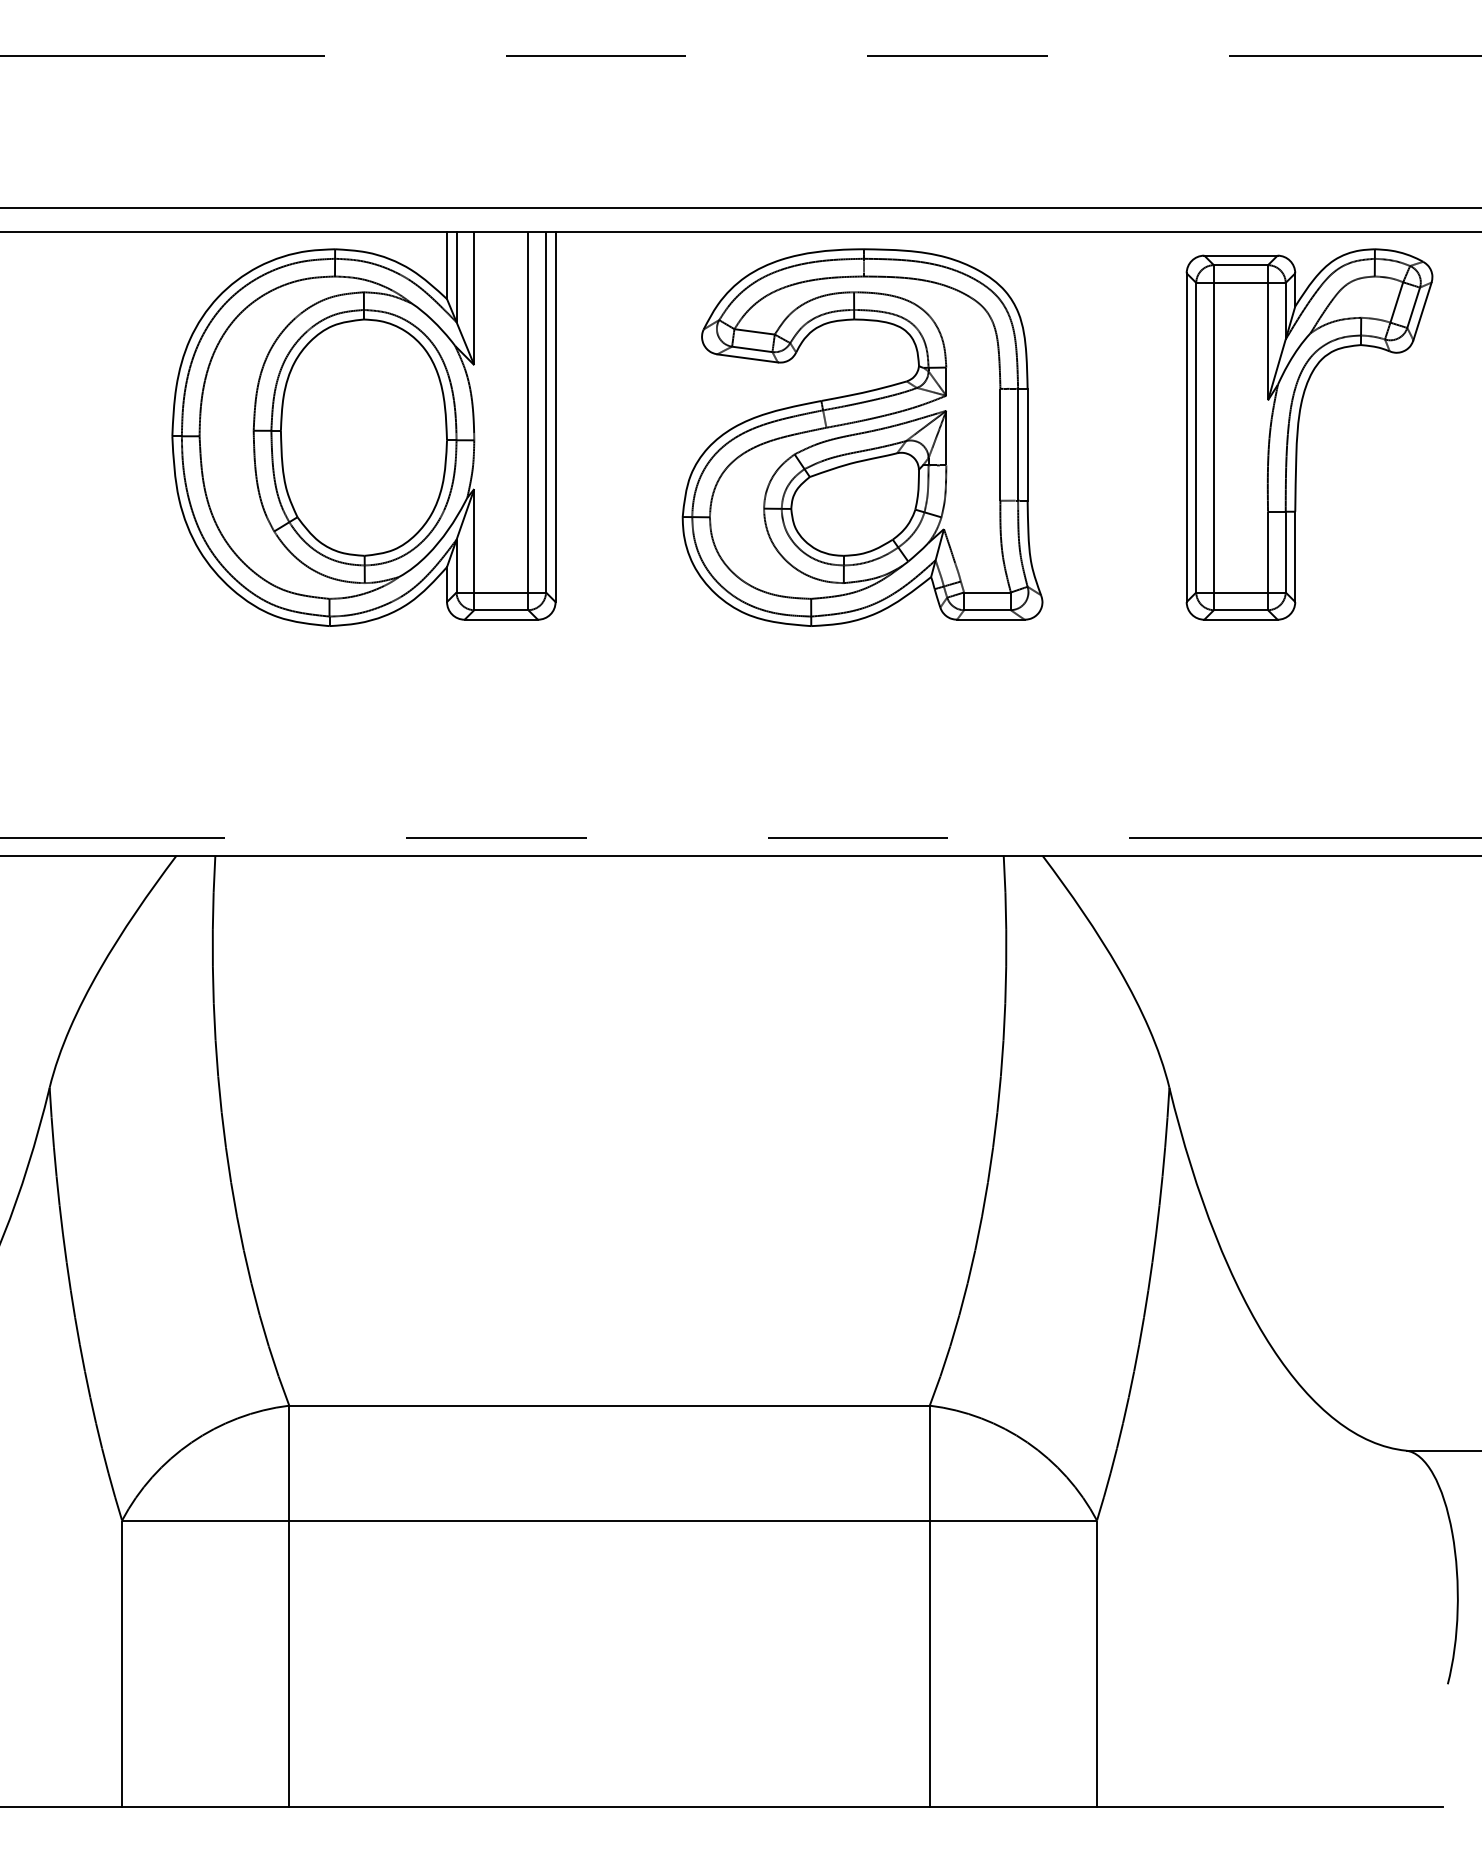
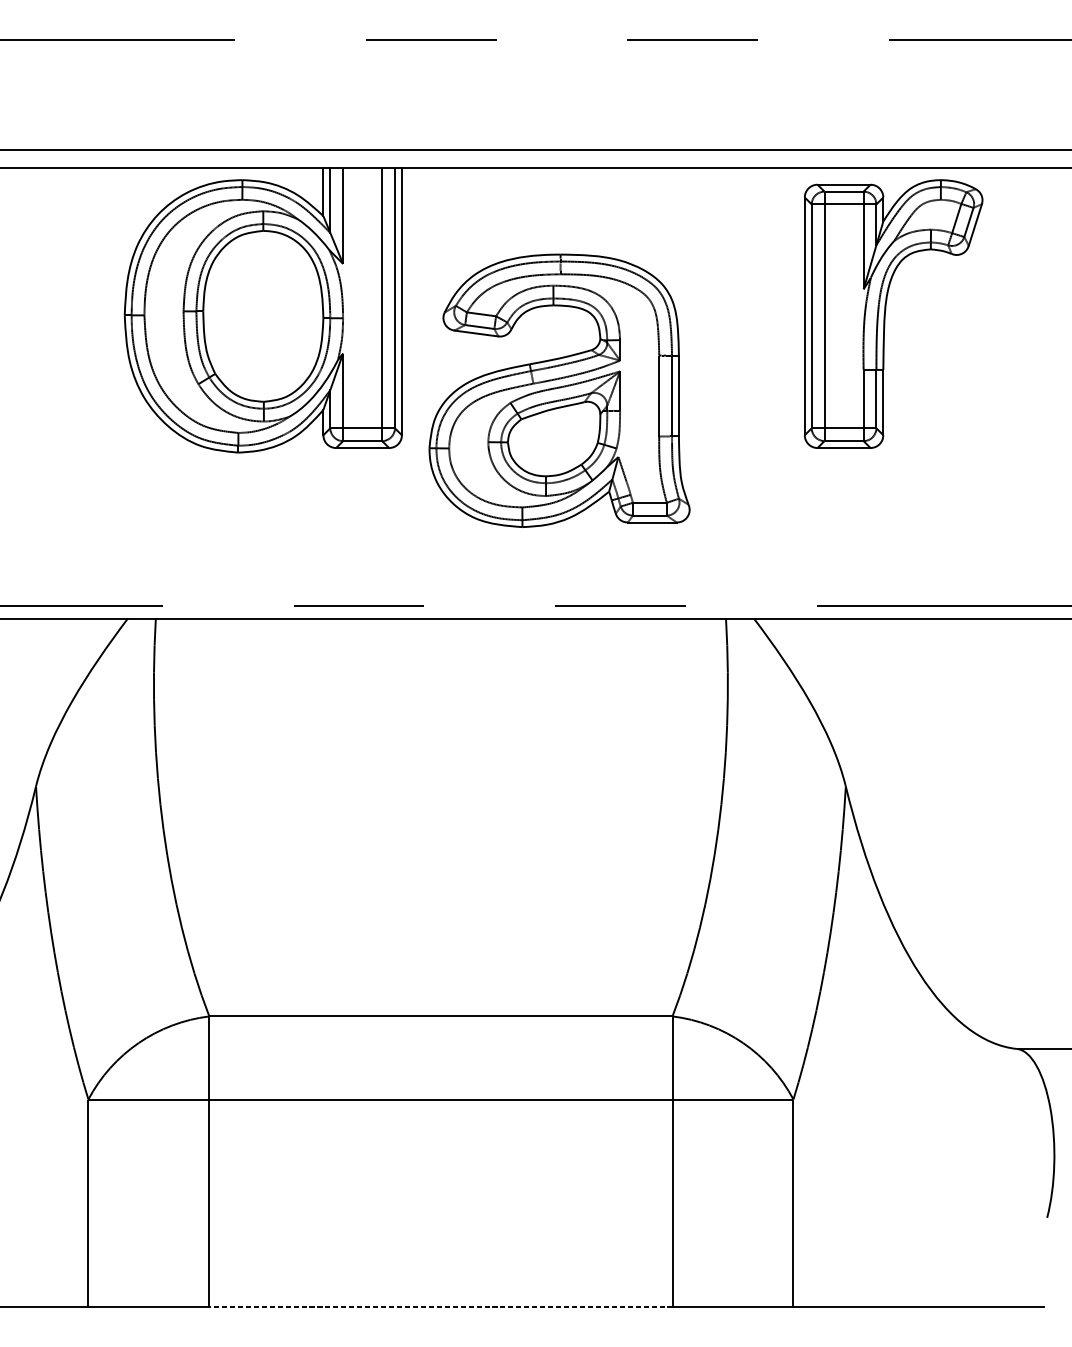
part: (1298, 434) -> (885, 314), moved
part: (862, 437) -> (559, 390), moved
line: (609, 1807) -> (440, 1307), solid -> dashed

